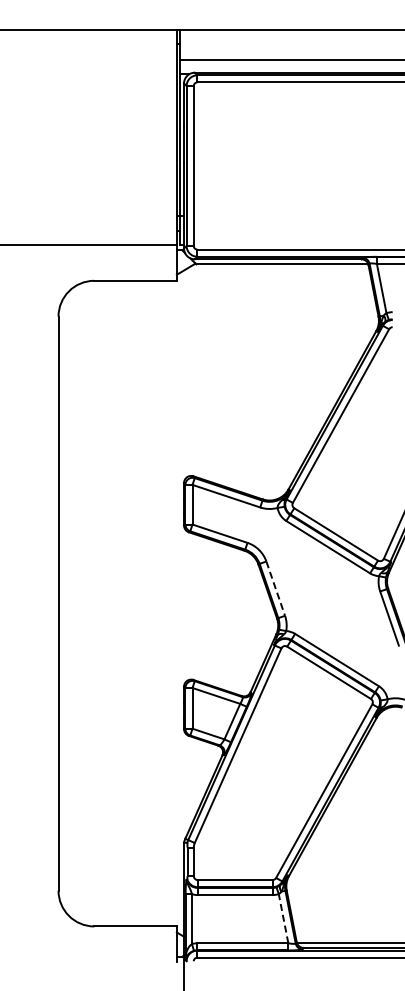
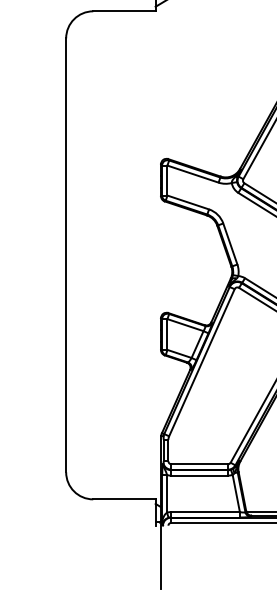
line: (275, 588) -> (230, 243), dashed -> solid
line: (283, 918) -> (236, 493), dashed -> solid

